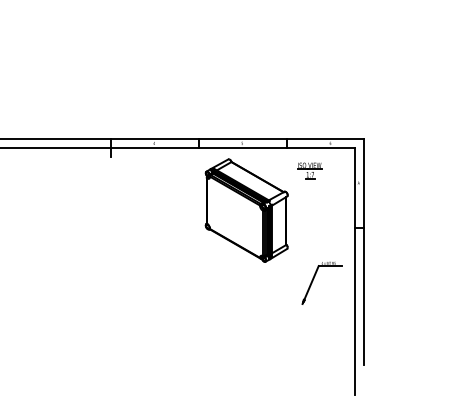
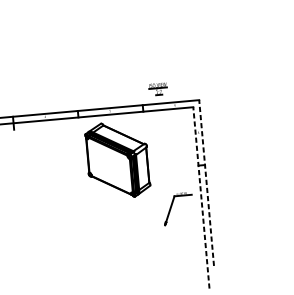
part: (309, 170) -> (158, 89), moved
line: (363, 252) -> (206, 183), solid -> dashed
line: (354, 270) -> (201, 197), solid -> dashed

